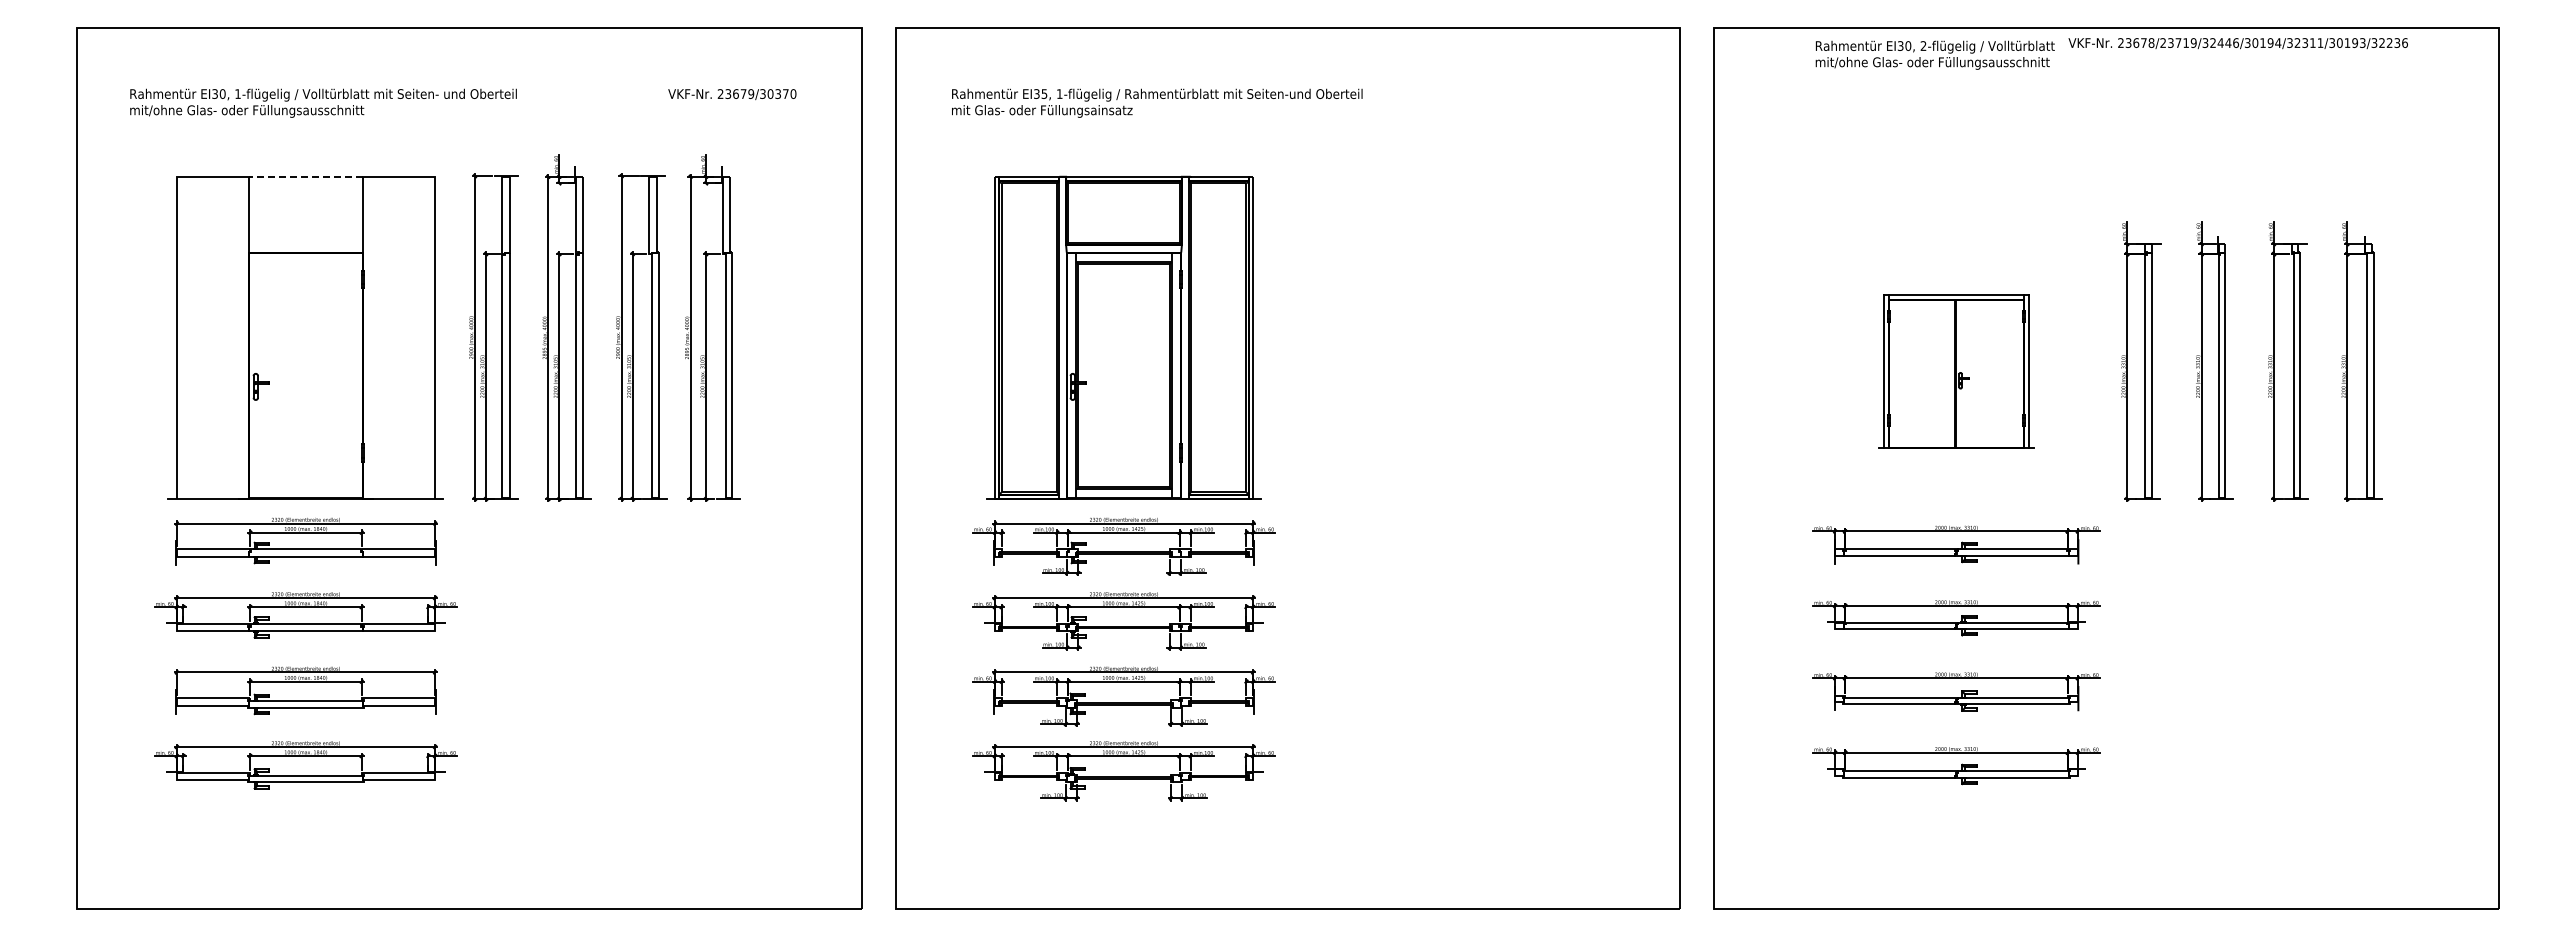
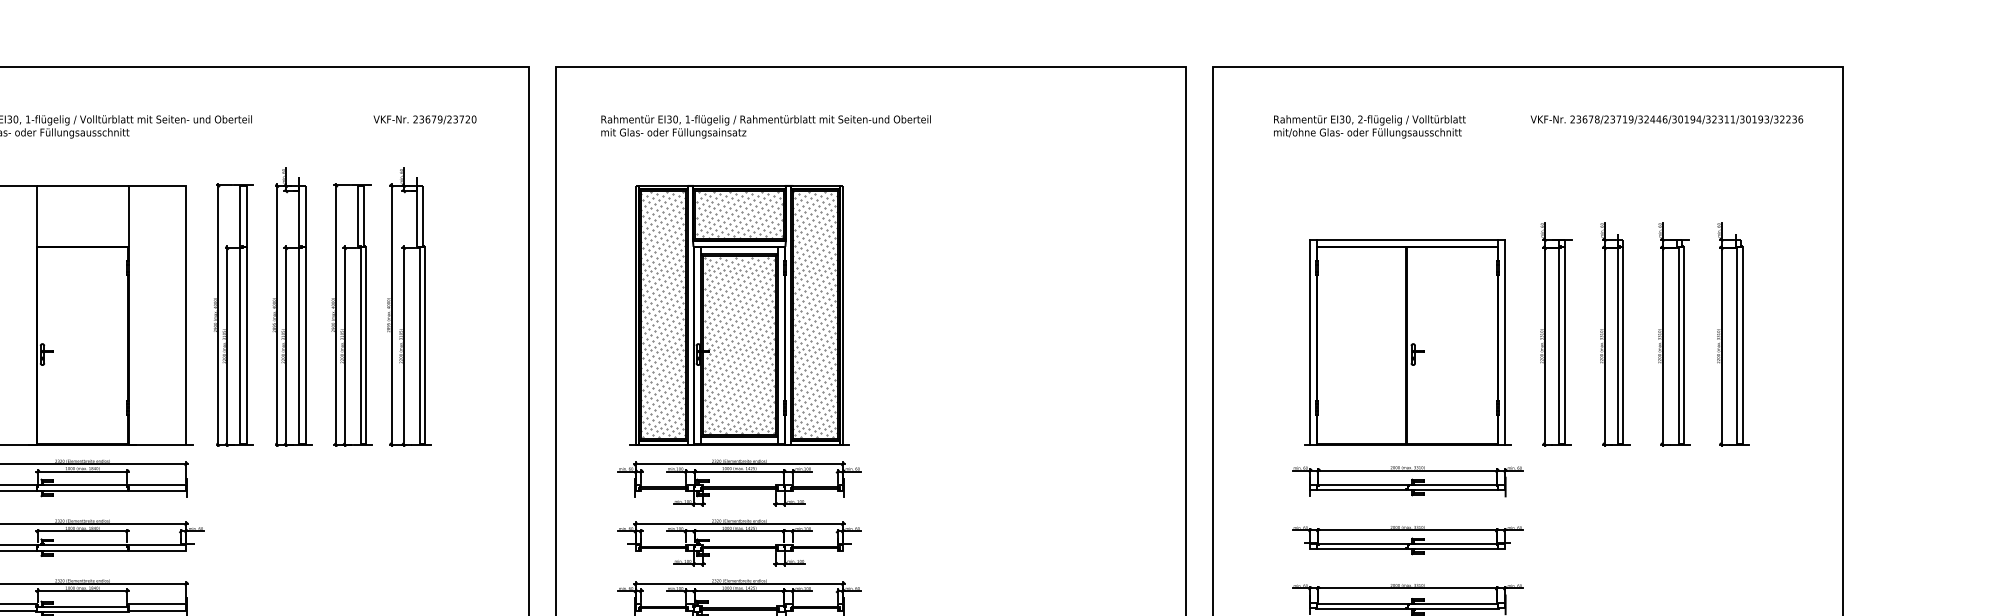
text: (2237, 43) -> (1666, 119), moved
text: (1934, 54) -> (1369, 126), moved
text: (774, 93) -> (458, 119), 23679/30370 -> 23679/23720
text: (1044, 93) -> (675, 119), EI35, -> EI30,
line: (305, 176) -> (82, 185), dashed -> solid
hatch: (1124, 212) -> (739, 214), added
hatch: (1028, 337) -> (662, 314), added
hatch: (1218, 337) -> (815, 314), added
part: (1956, 371) -> (1407, 342), size x1.67
hatch: (1124, 375) -> (739, 345), added

